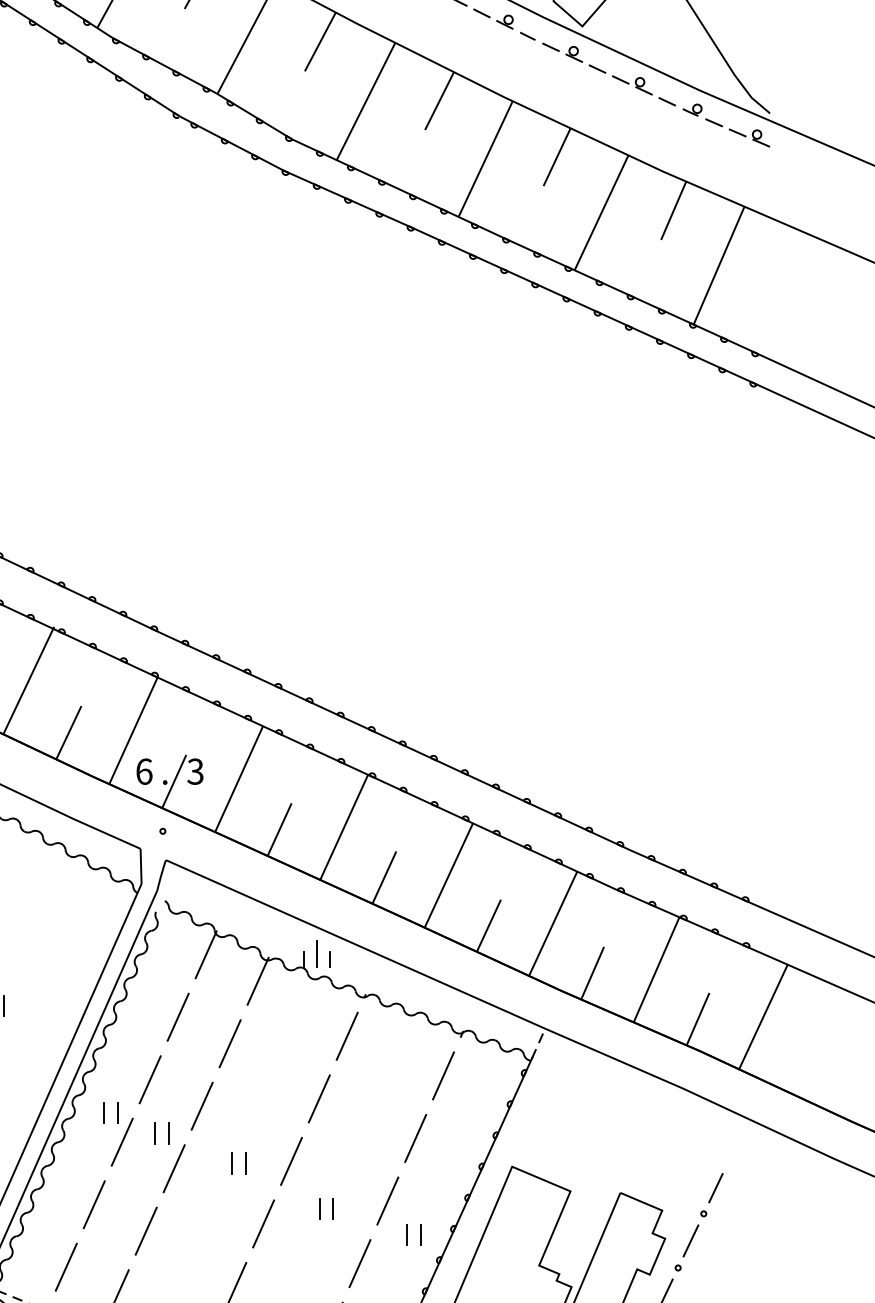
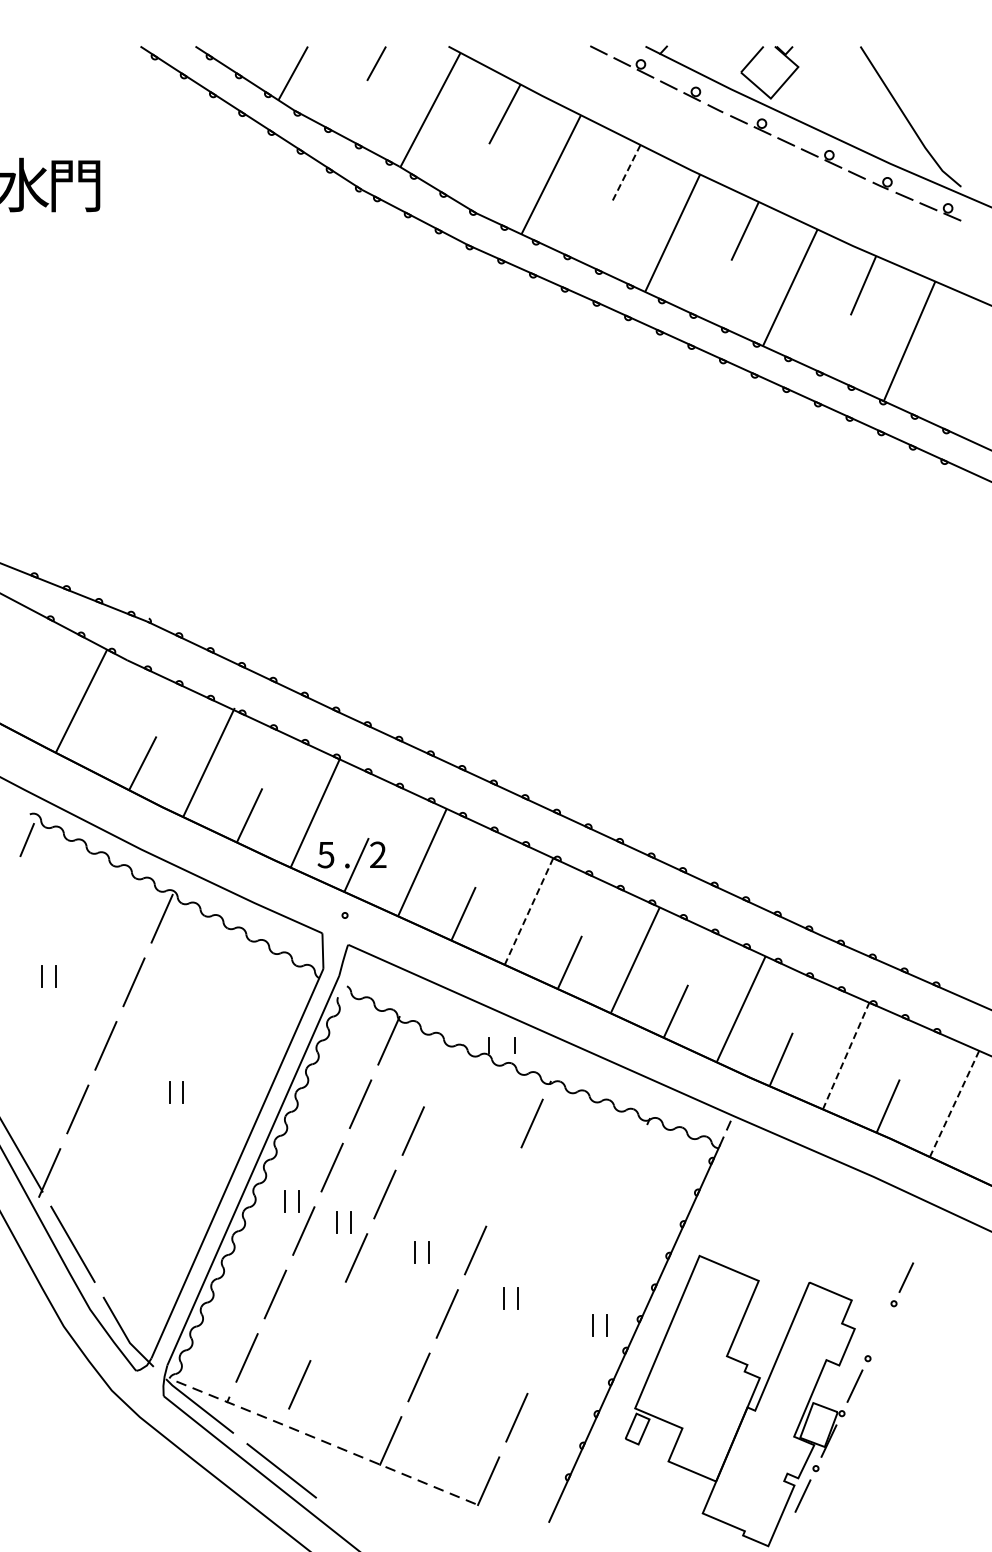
line: (439, 101) -> (625, 174), solid -> dashed
text: (143, 771) -> (325, 854), 6 -> 5
text: (194, 772) -> (377, 855), 3 -> 2
line: (344, 827) -> (529, 911), solid -> dashed
line: (317, 953) -> (501, 1039), removed
line: (656, 969) -> (846, 1055), solid -> dashed
line: (257, 981) -> (441, 1067), removed
line: (763, 1017) -> (954, 1104), solid -> dashed
line: (443, 1075) -> (629, 1163), removed
line: (319, 1098) -> (503, 1186), removed
line: (415, 1138) -> (601, 1227), removed
line: (386, 1200) -> (572, 1290), removed
line: (145, 1231) -> (327, 1321), removed
line: (690, 1240) -> (880, 1330), removed
line: (359, 1263) -> (544, 1354), removed

